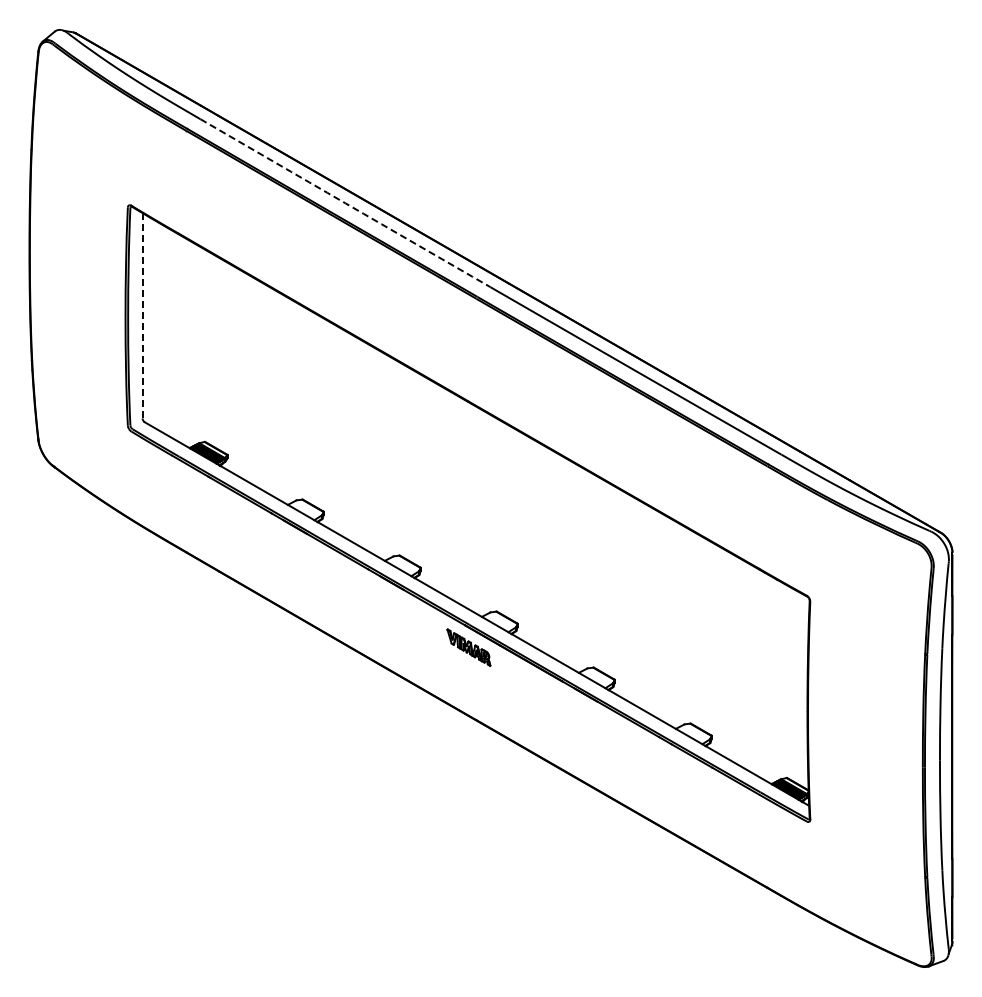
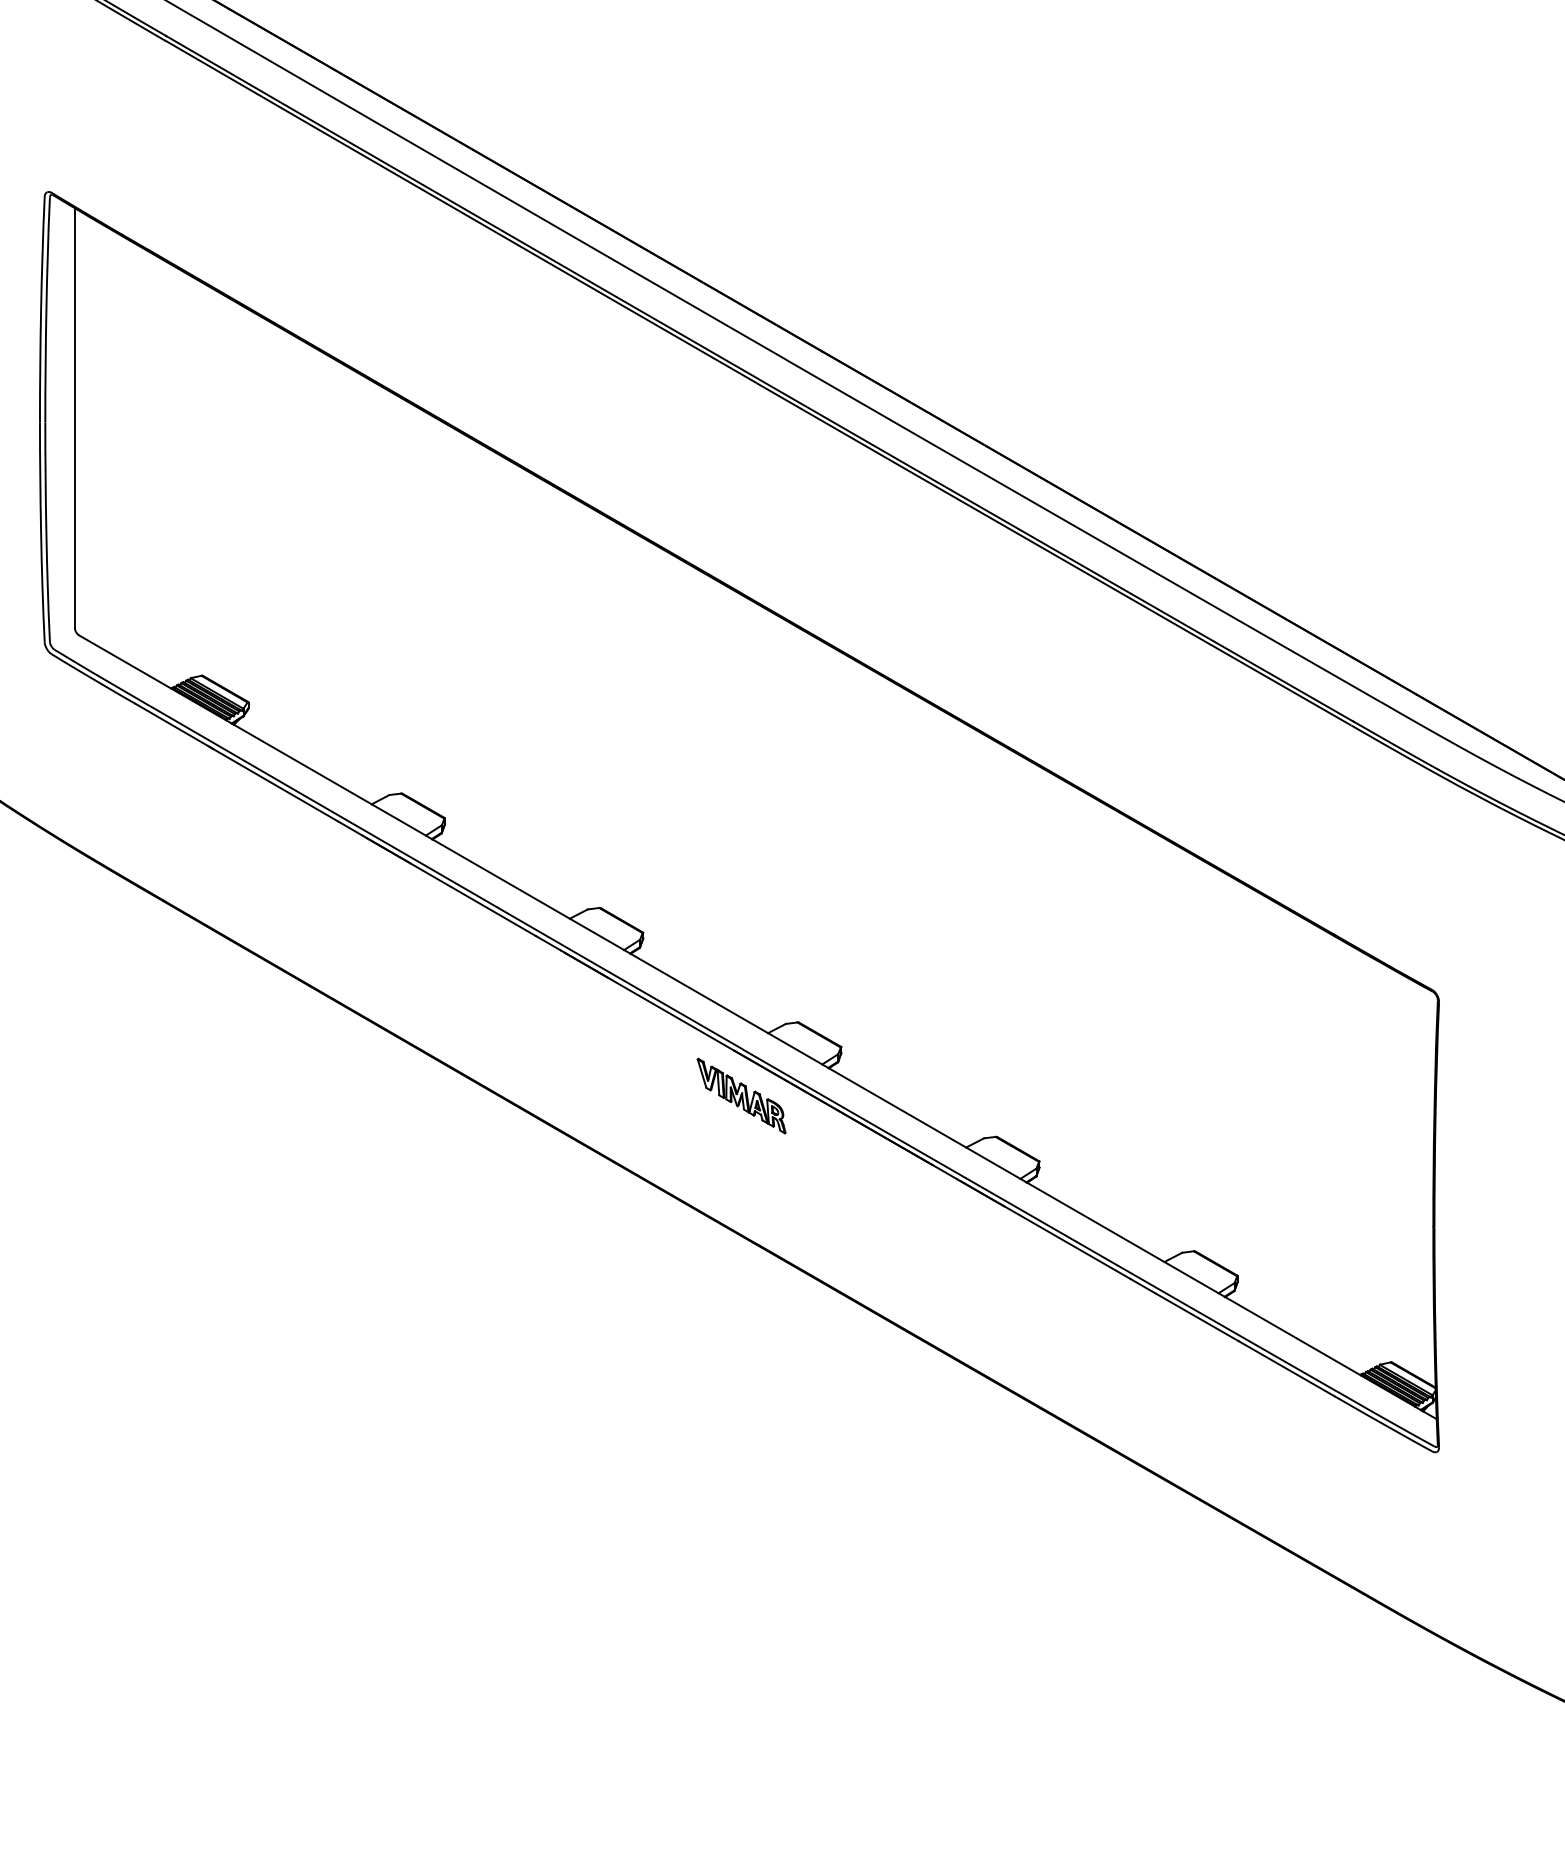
arc: (345, 203) -> (489, 188), dashed -> solid
line: (142, 315) -> (74, 417), dashed -> solid

